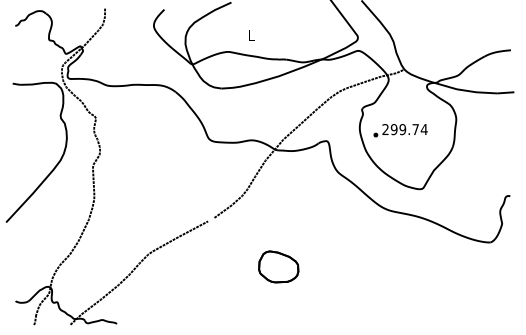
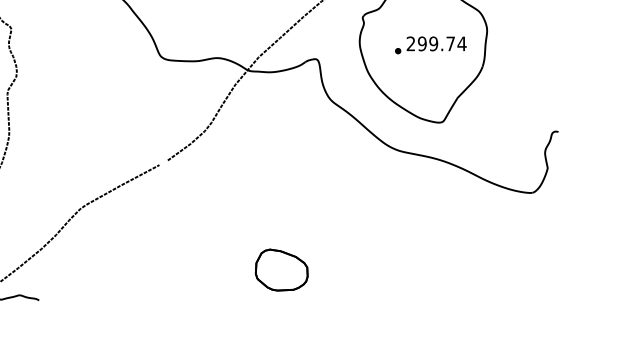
text: (400, 130) -> (430, 45), moved
part: (278, 266) -> (281, 269), moved

